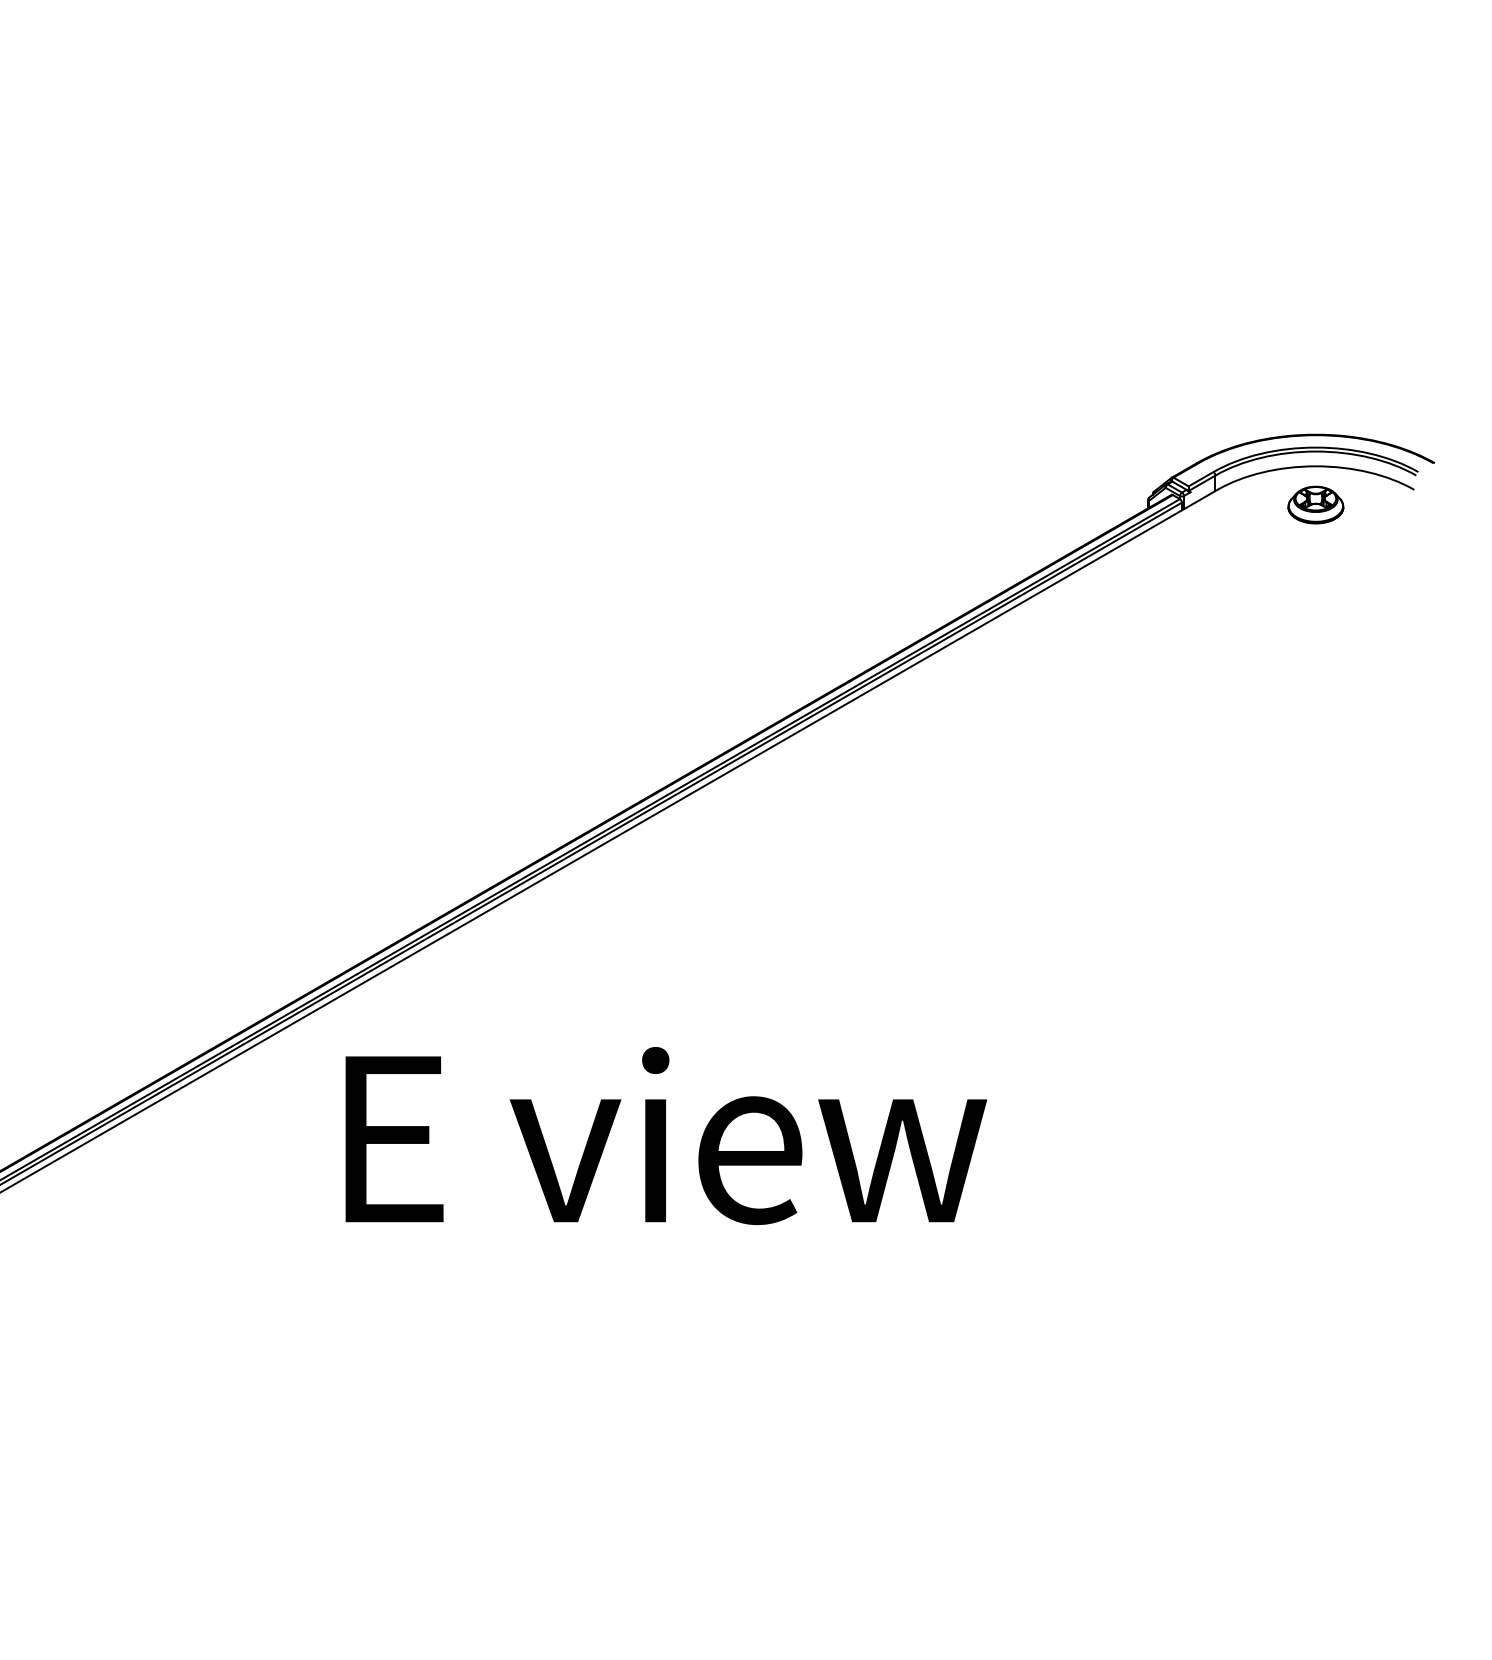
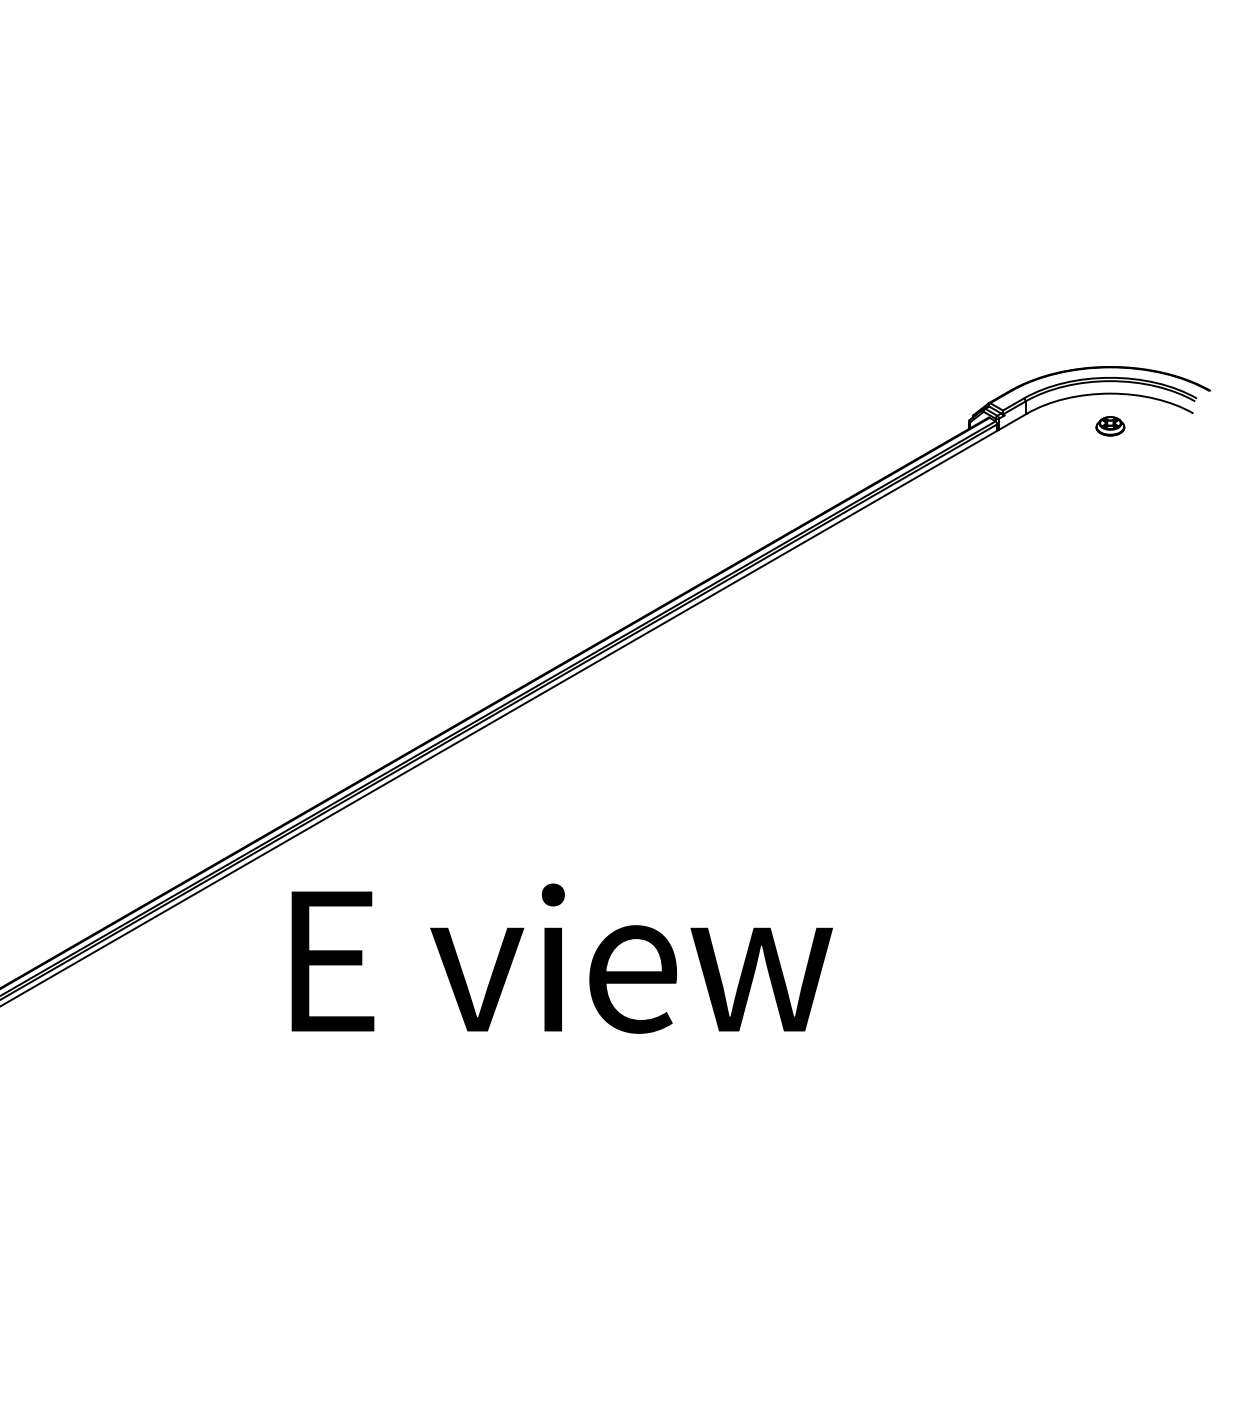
part: (1315, 504) -> (1110, 425), size x0.6

